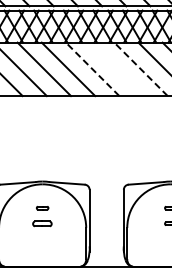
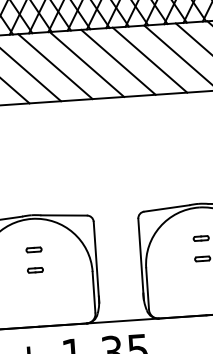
line: (92, 69) -> (86, 64), dashed -> solid
line: (116, 69) -> (118, 62), added
line: (141, 69) -> (150, 60), dashed -> solid
part: (42, 223) -> (35, 269), size x0.62

